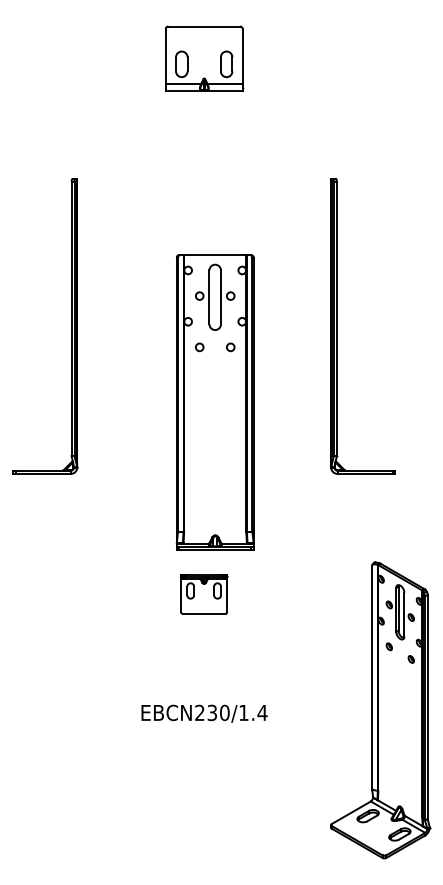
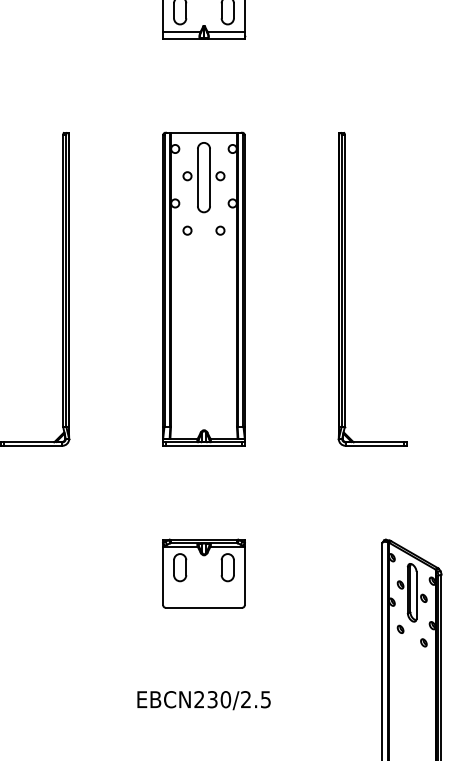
part: (214, 402) -> (203, 289), moved
part: (203, 594) -> (203, 573), size x1.67
text: (253, 712) -> (256, 699), EBCN230/1.4 -> EBCN230/2.5

